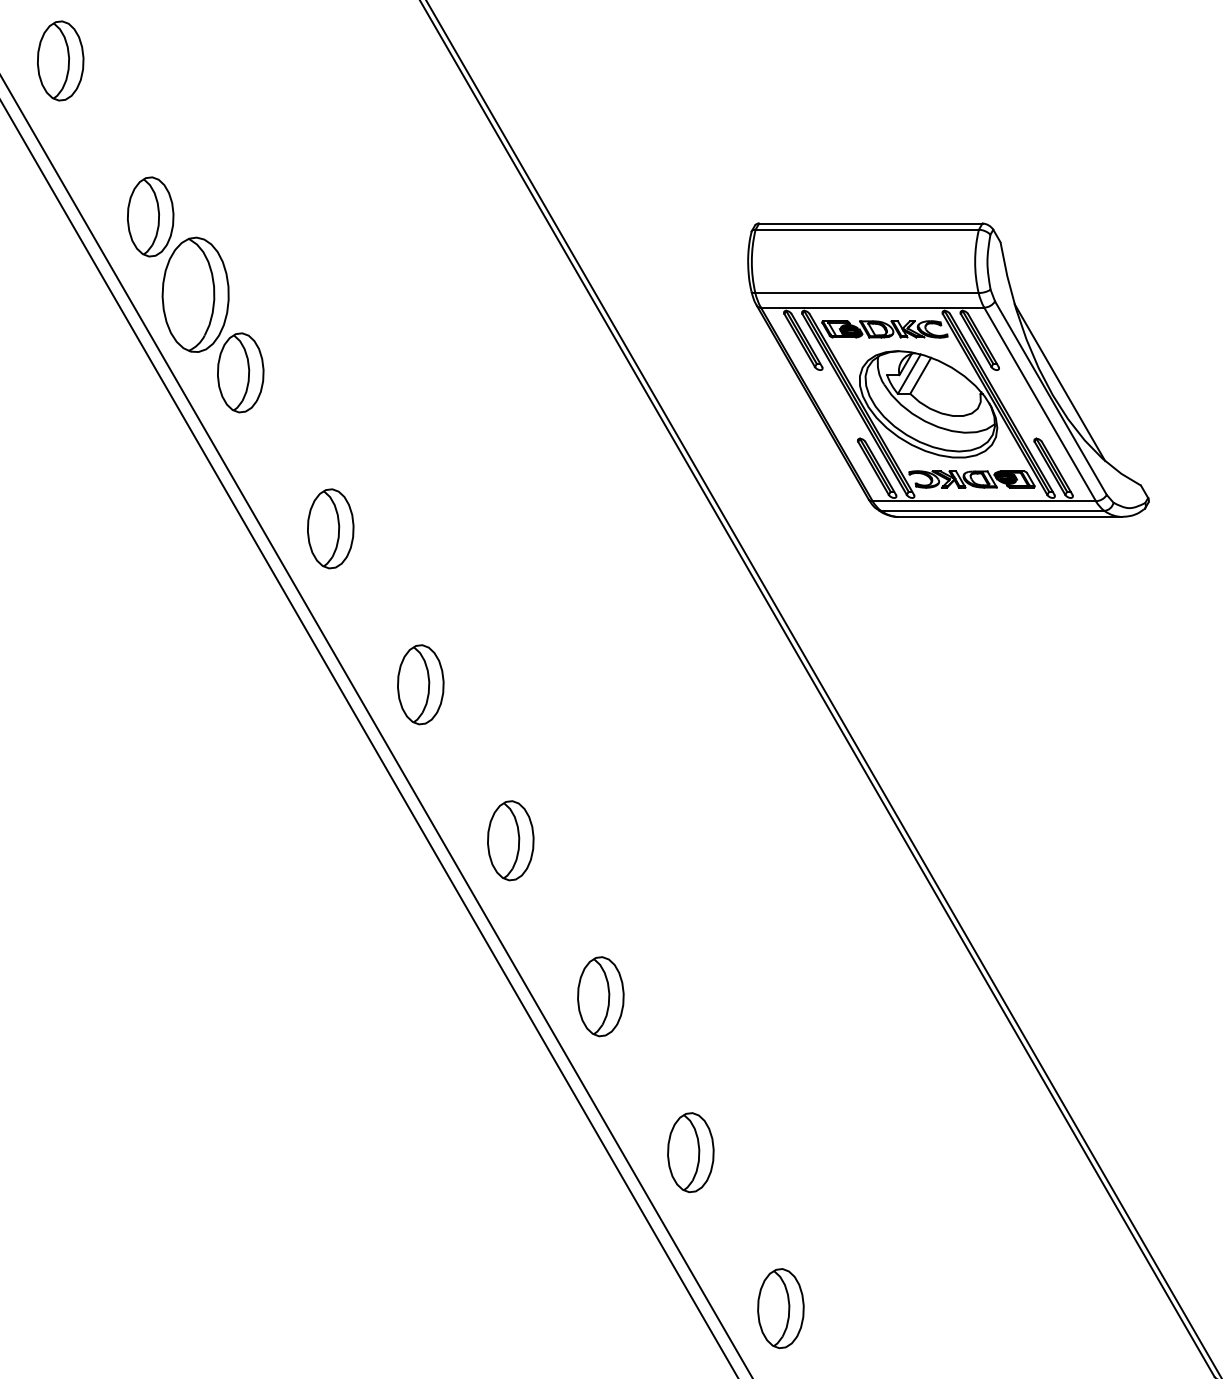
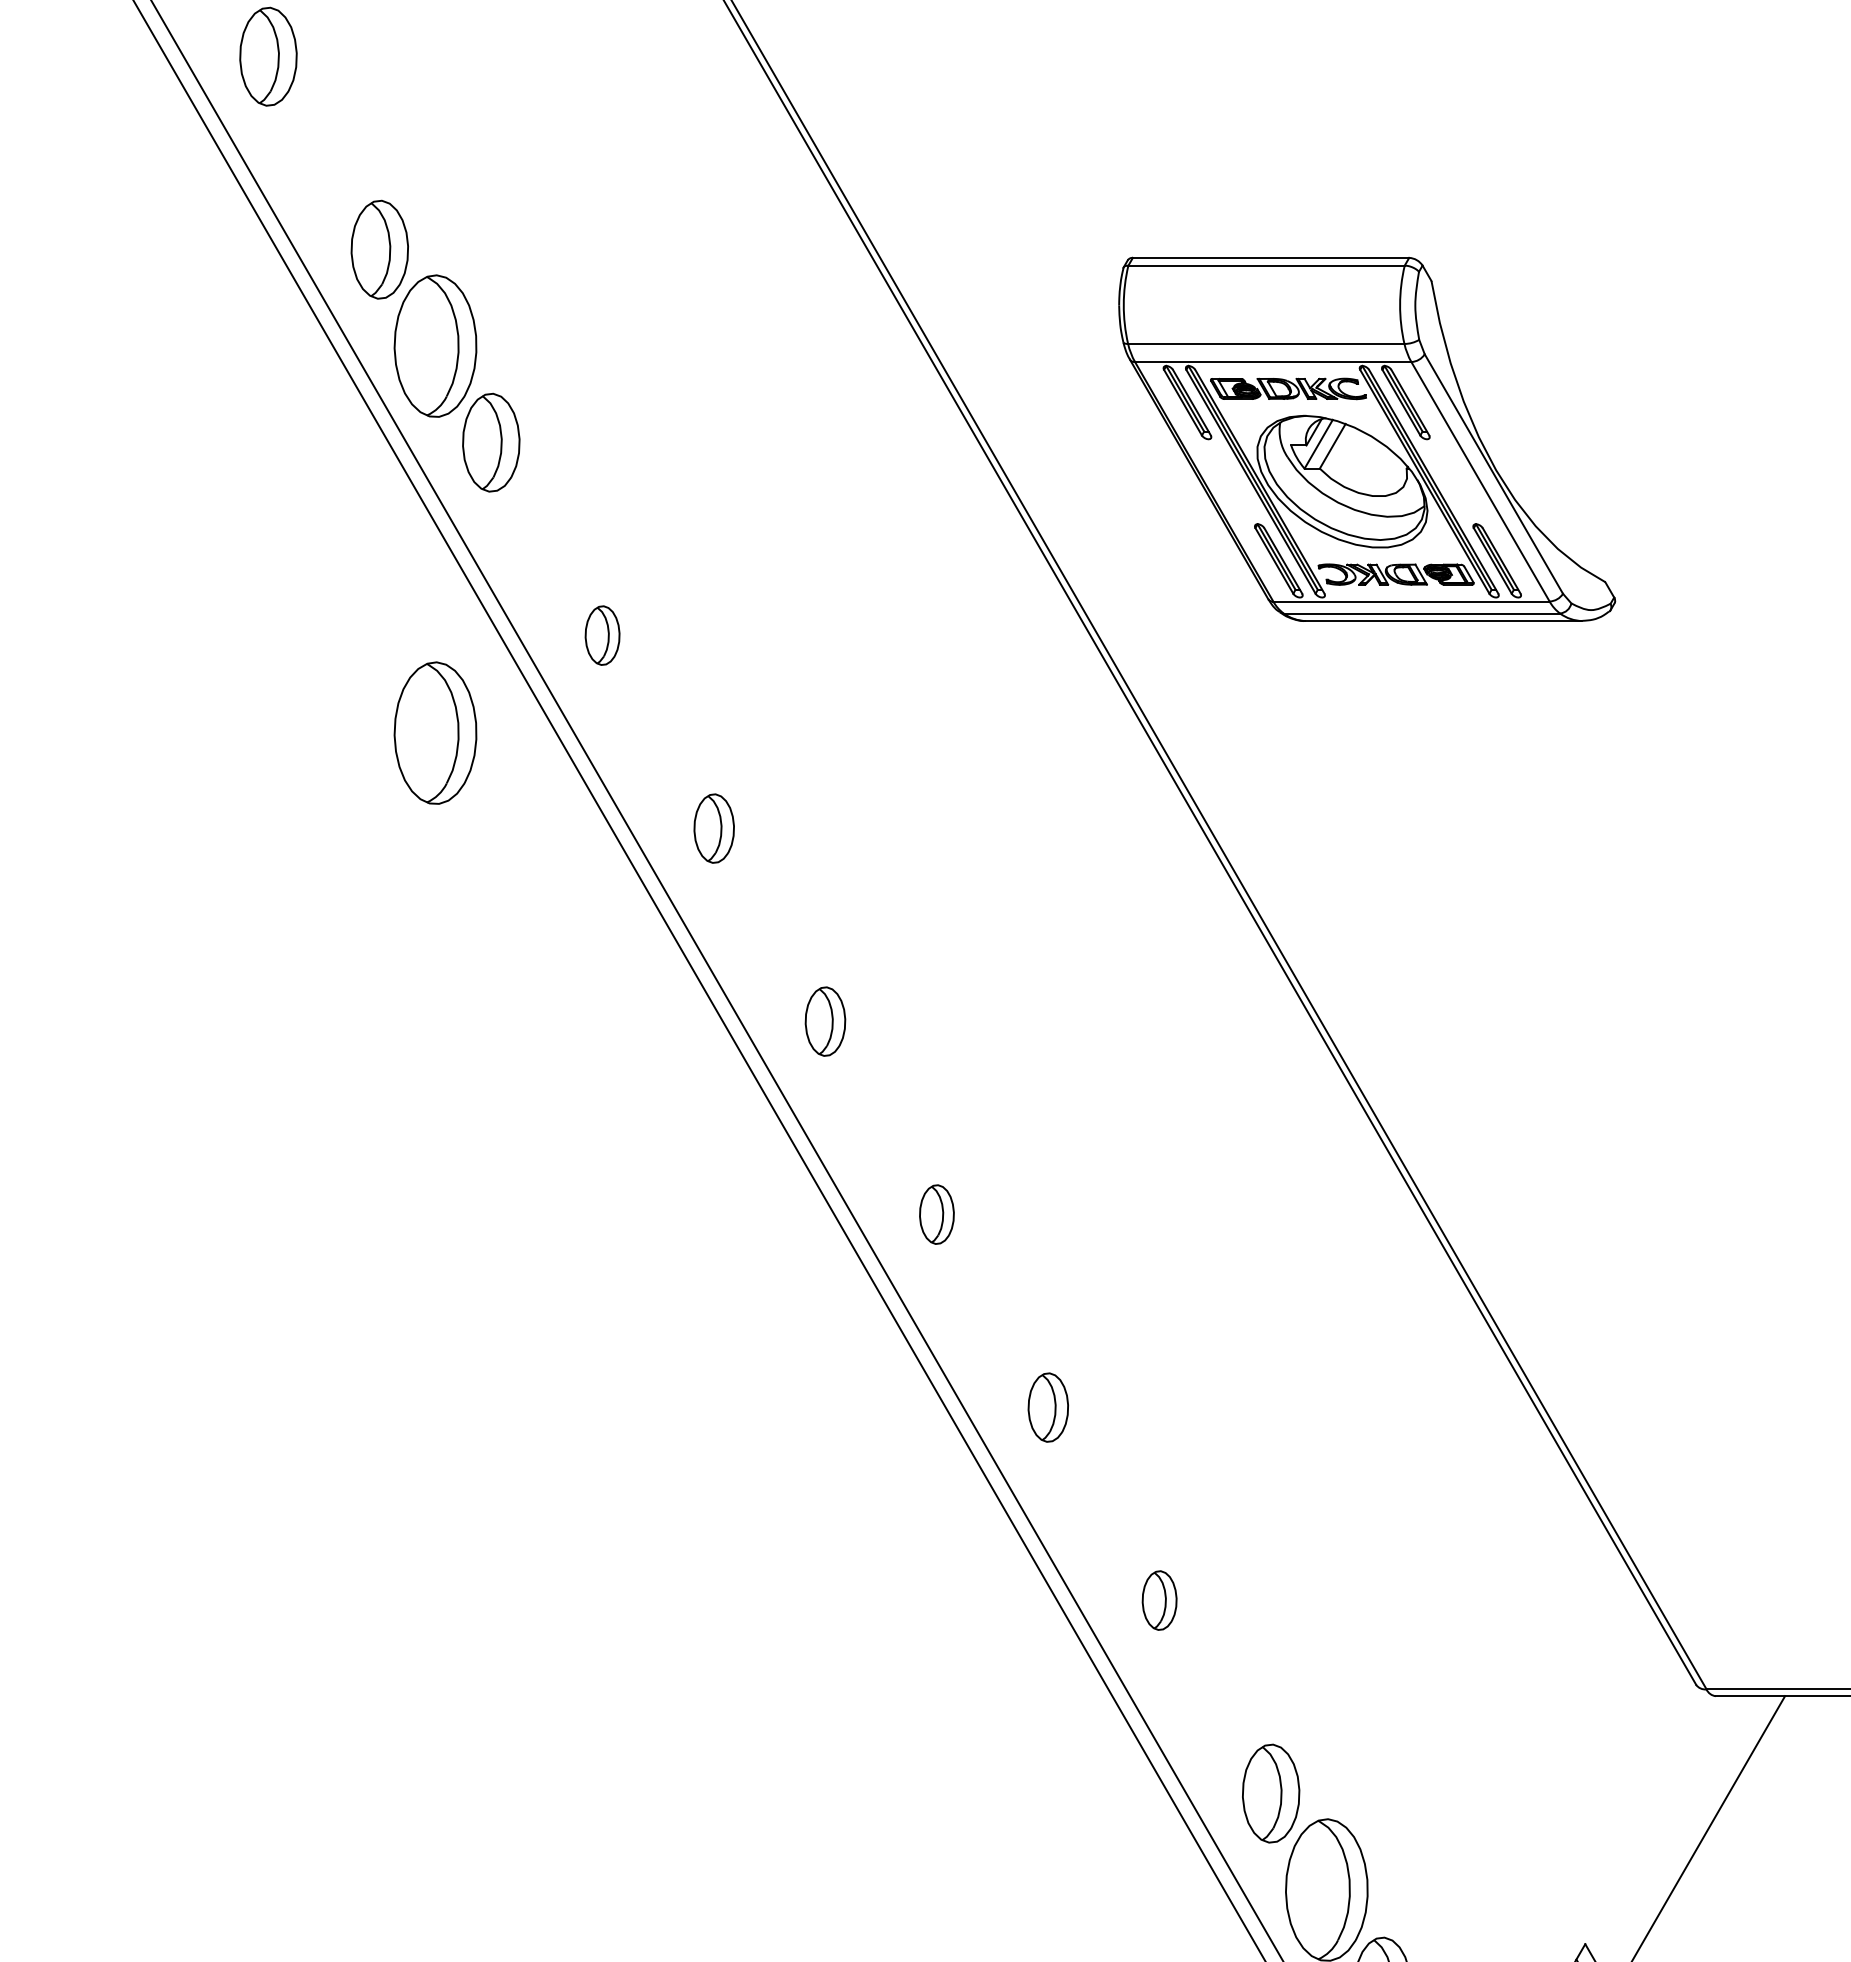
line: (1060, 382) -> (1505, 454), removed
part: (330, 528) -> (602, 635), size x0.6
part: (195, 607) -> (435, 732), added
part: (421, 684) -> (714, 828), size x0.7
part: (510, 840) -> (825, 1021), size x0.7
part: (600, 996) -> (936, 1214), size x0.6
part: (691, 1152) -> (1048, 1407), size x0.7
part: (780, 1308) -> (1159, 1600), size x0.6

